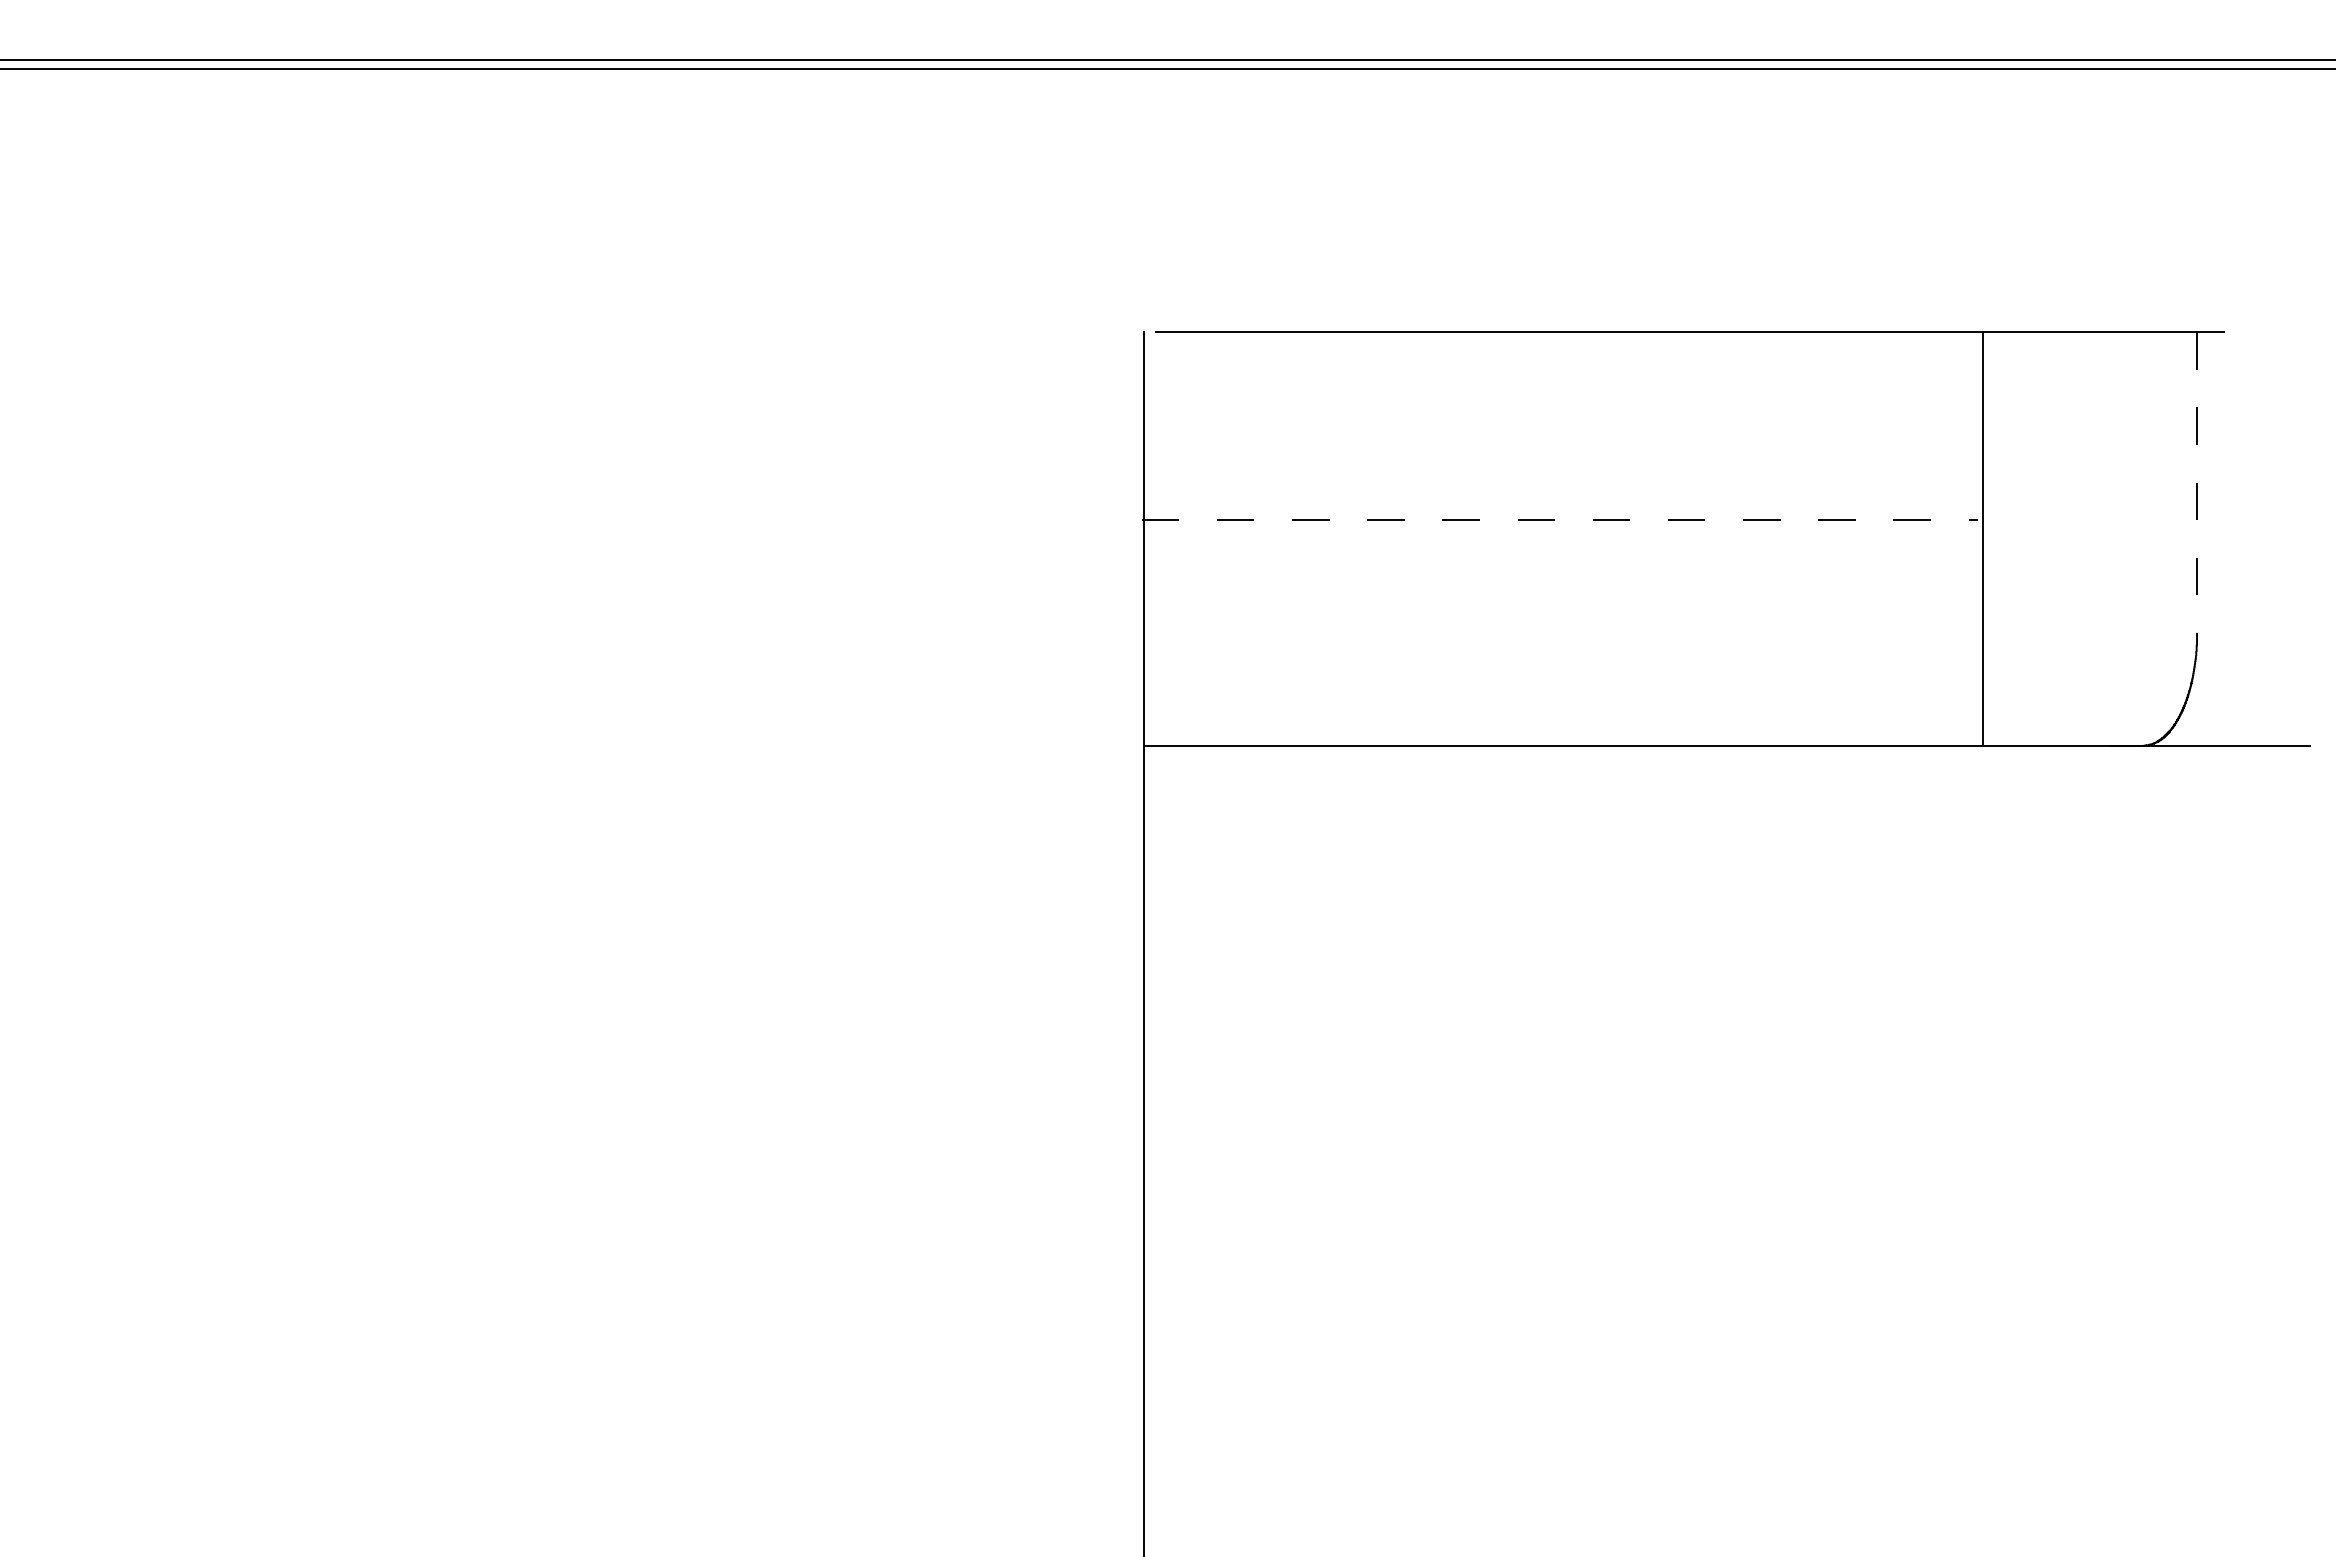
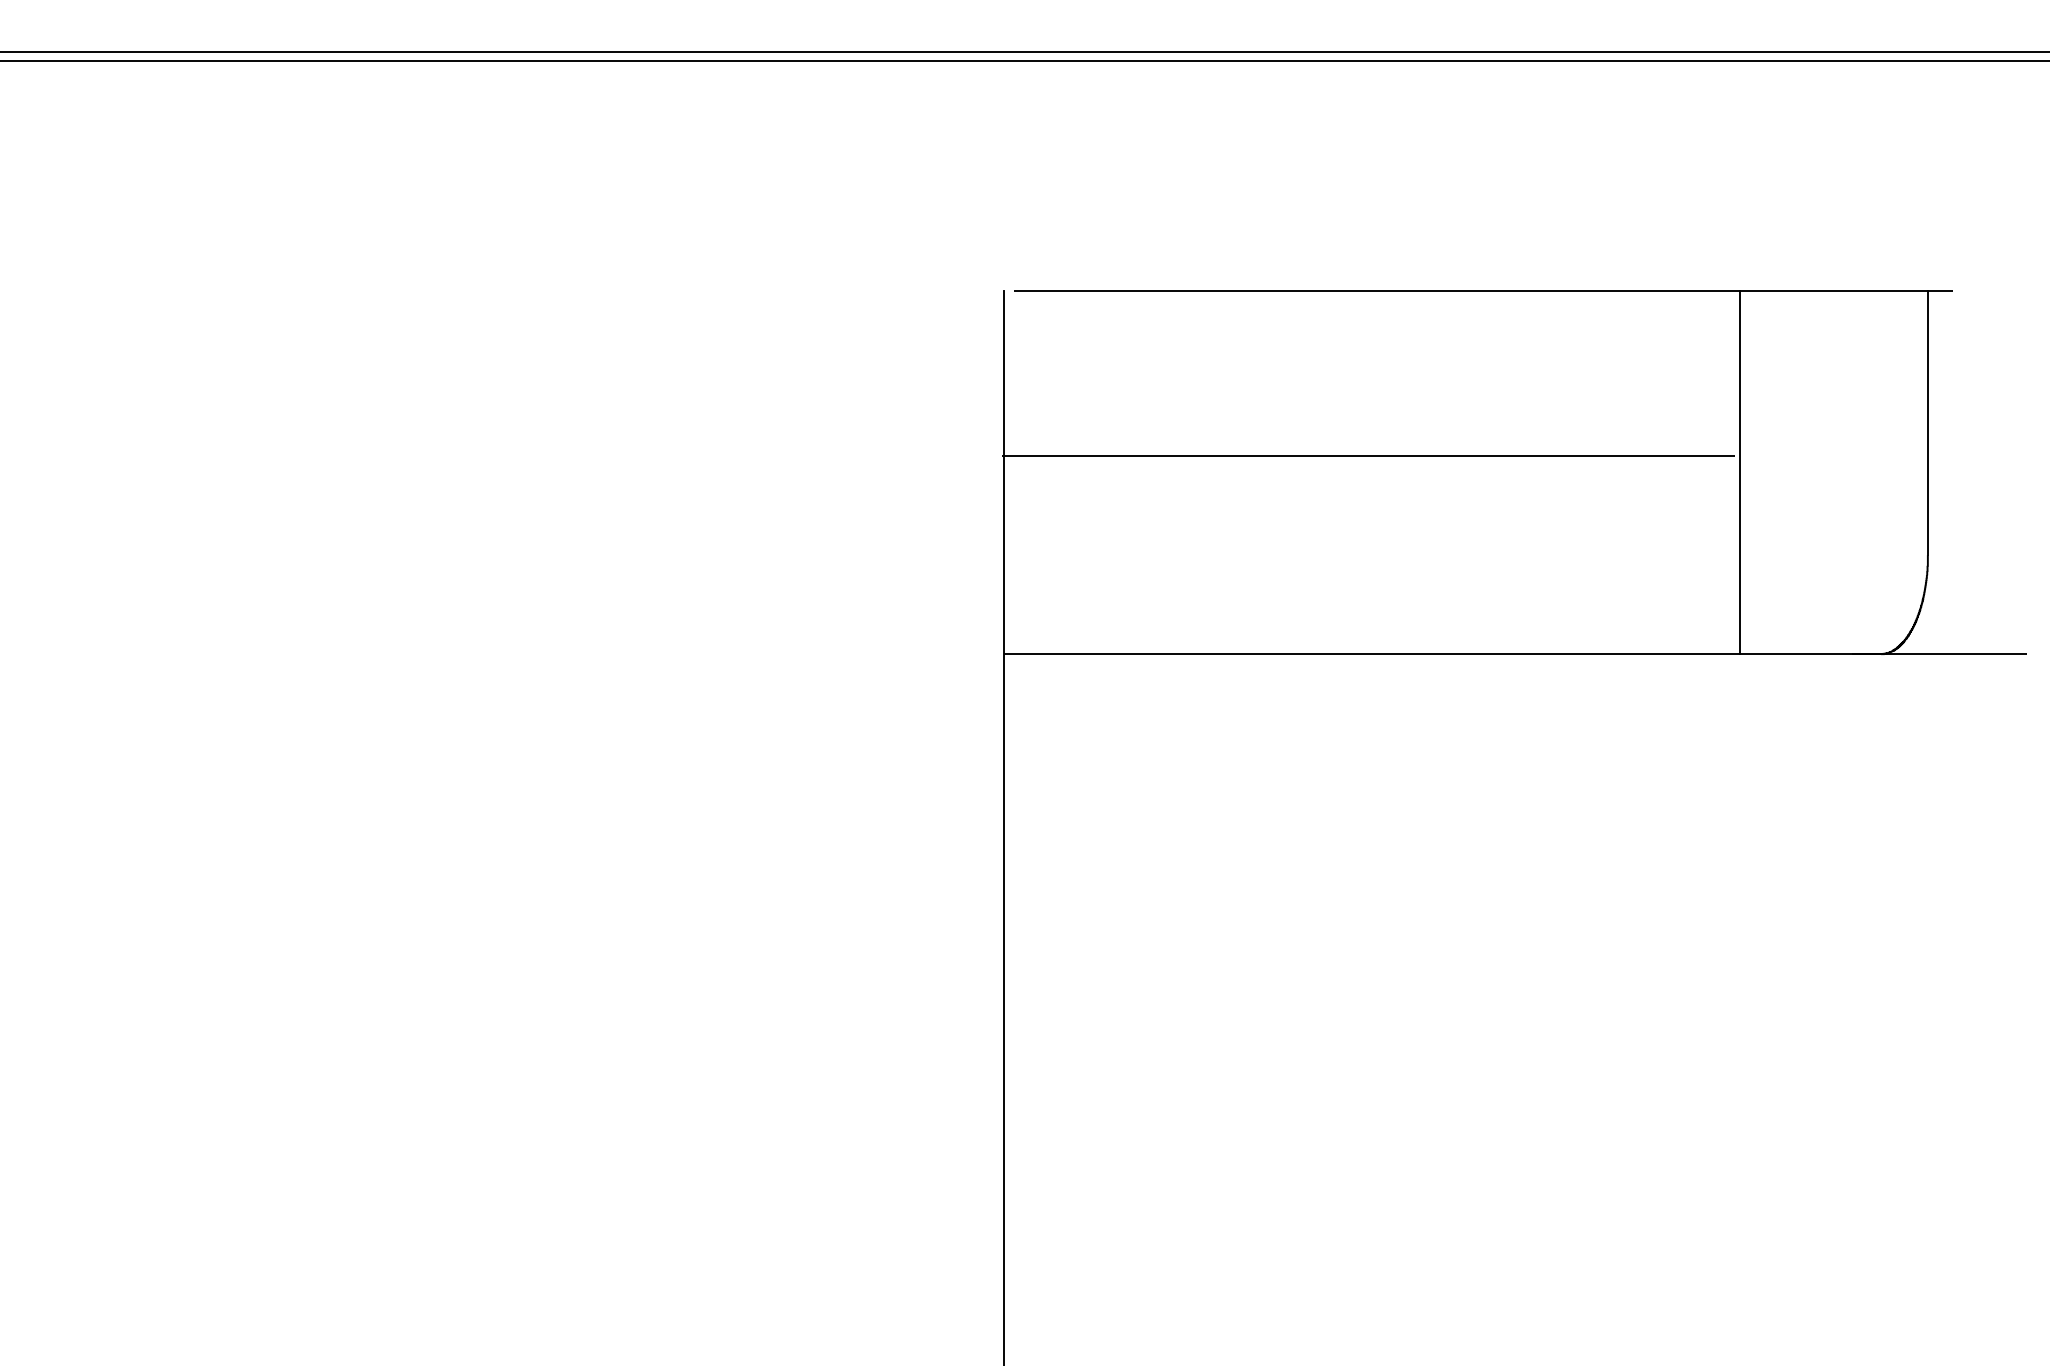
line: (2197, 483) -> (1928, 424), dashed -> solid
line: (1559, 520) -> (1368, 456), dashed -> solid

